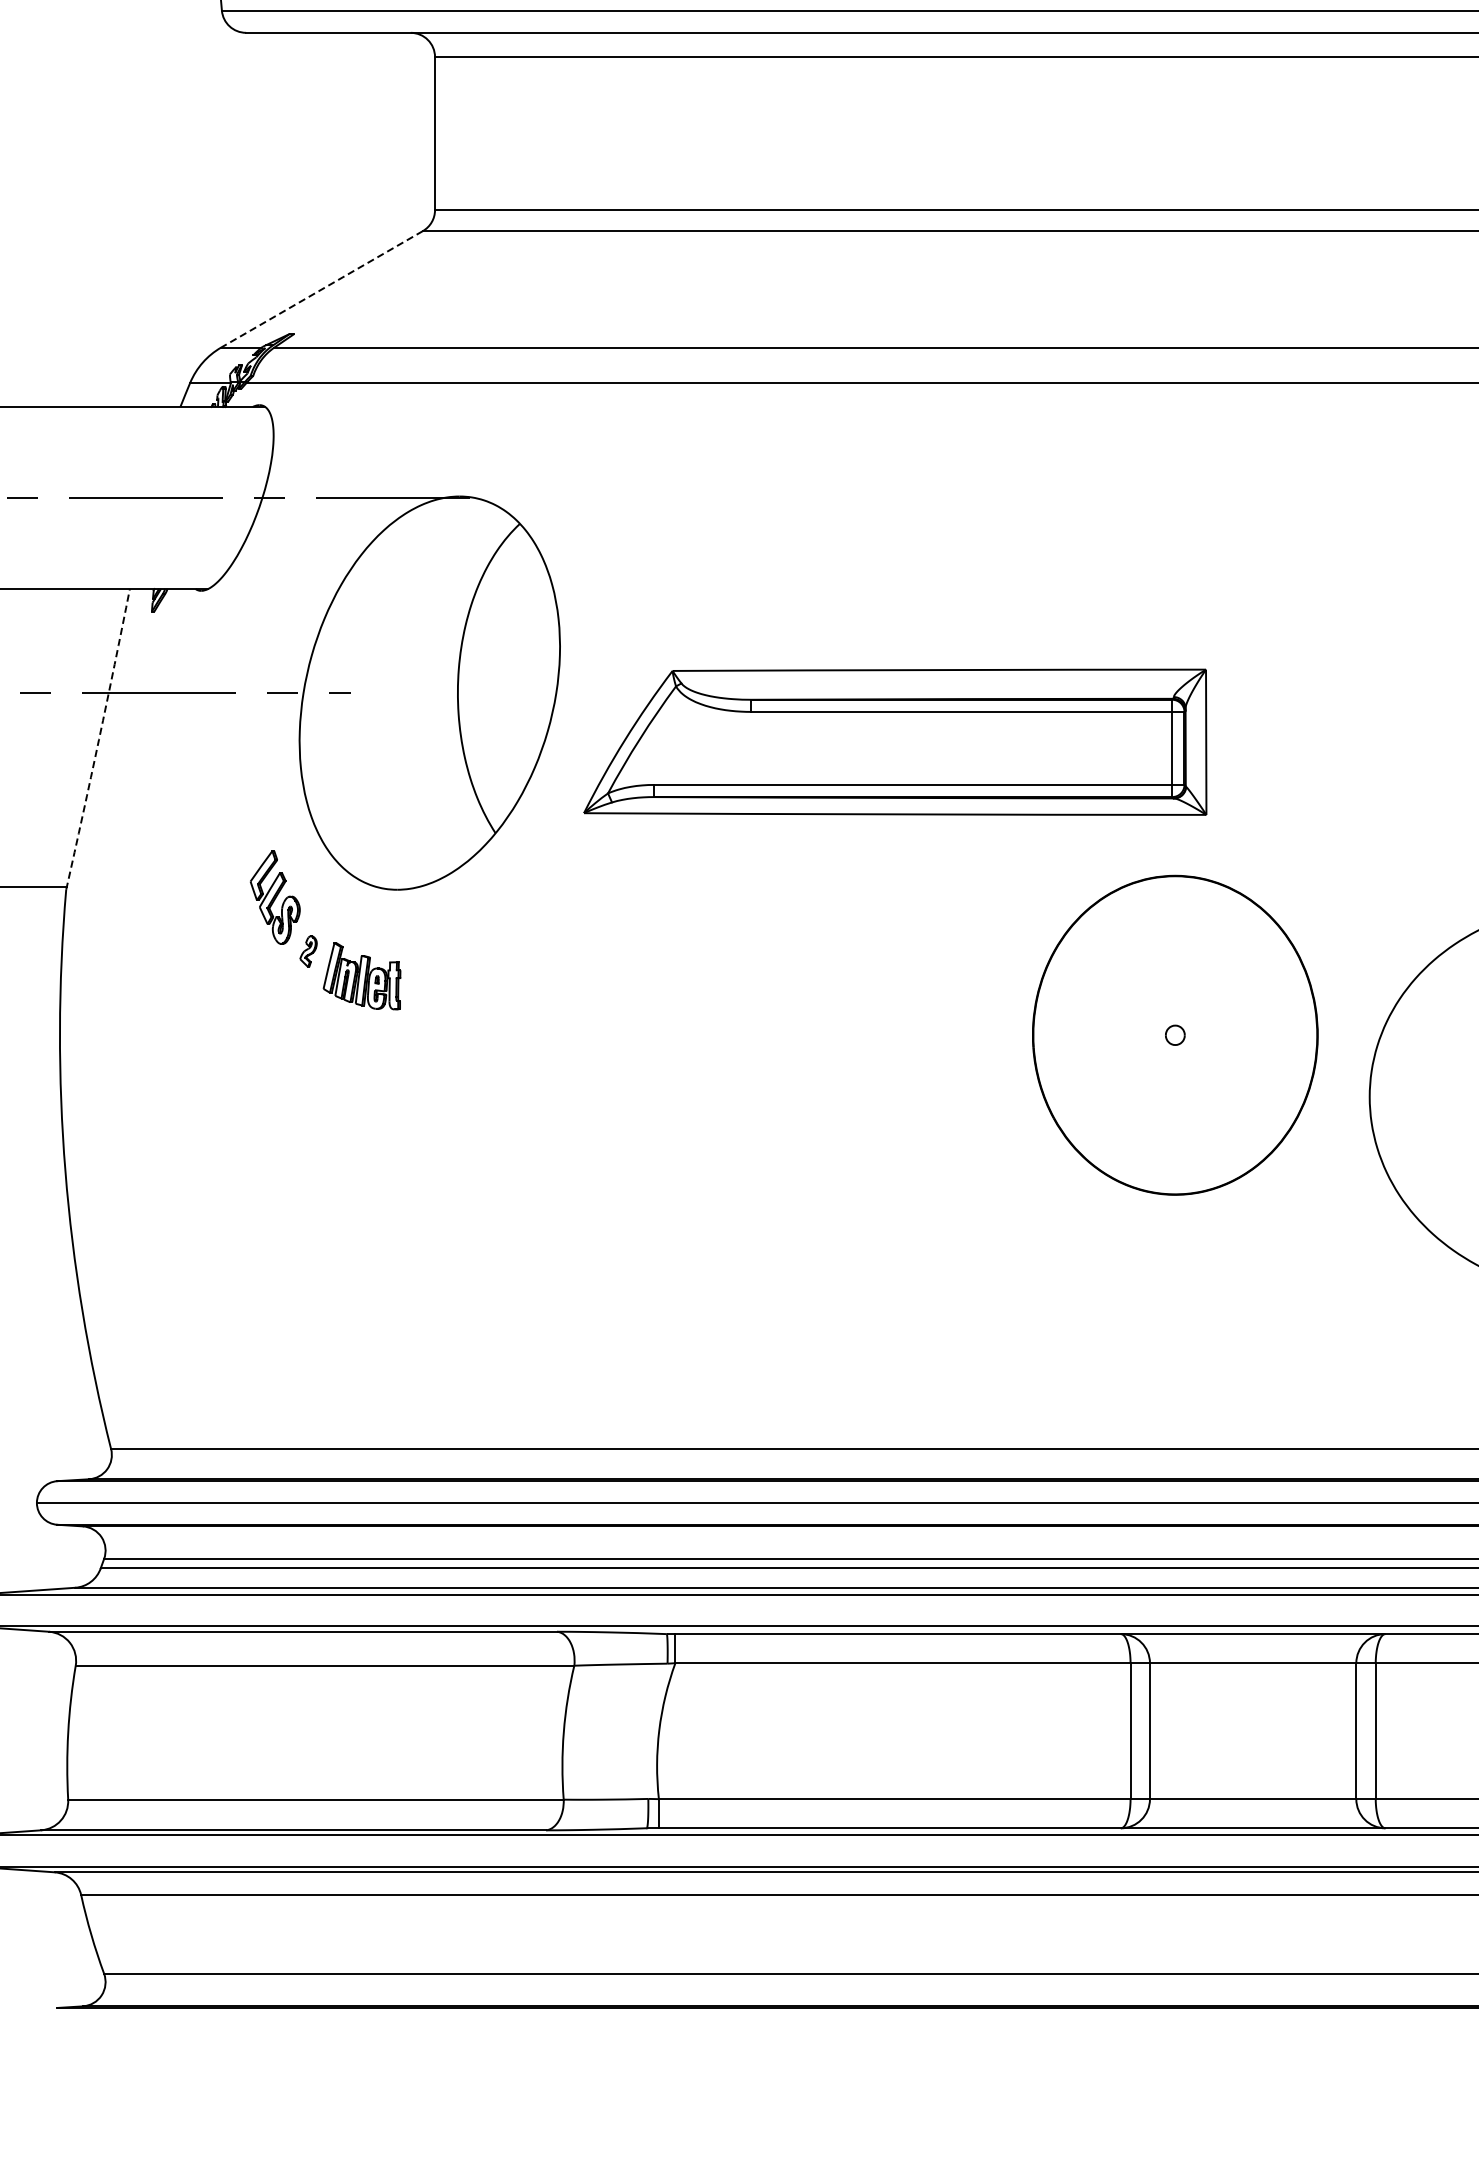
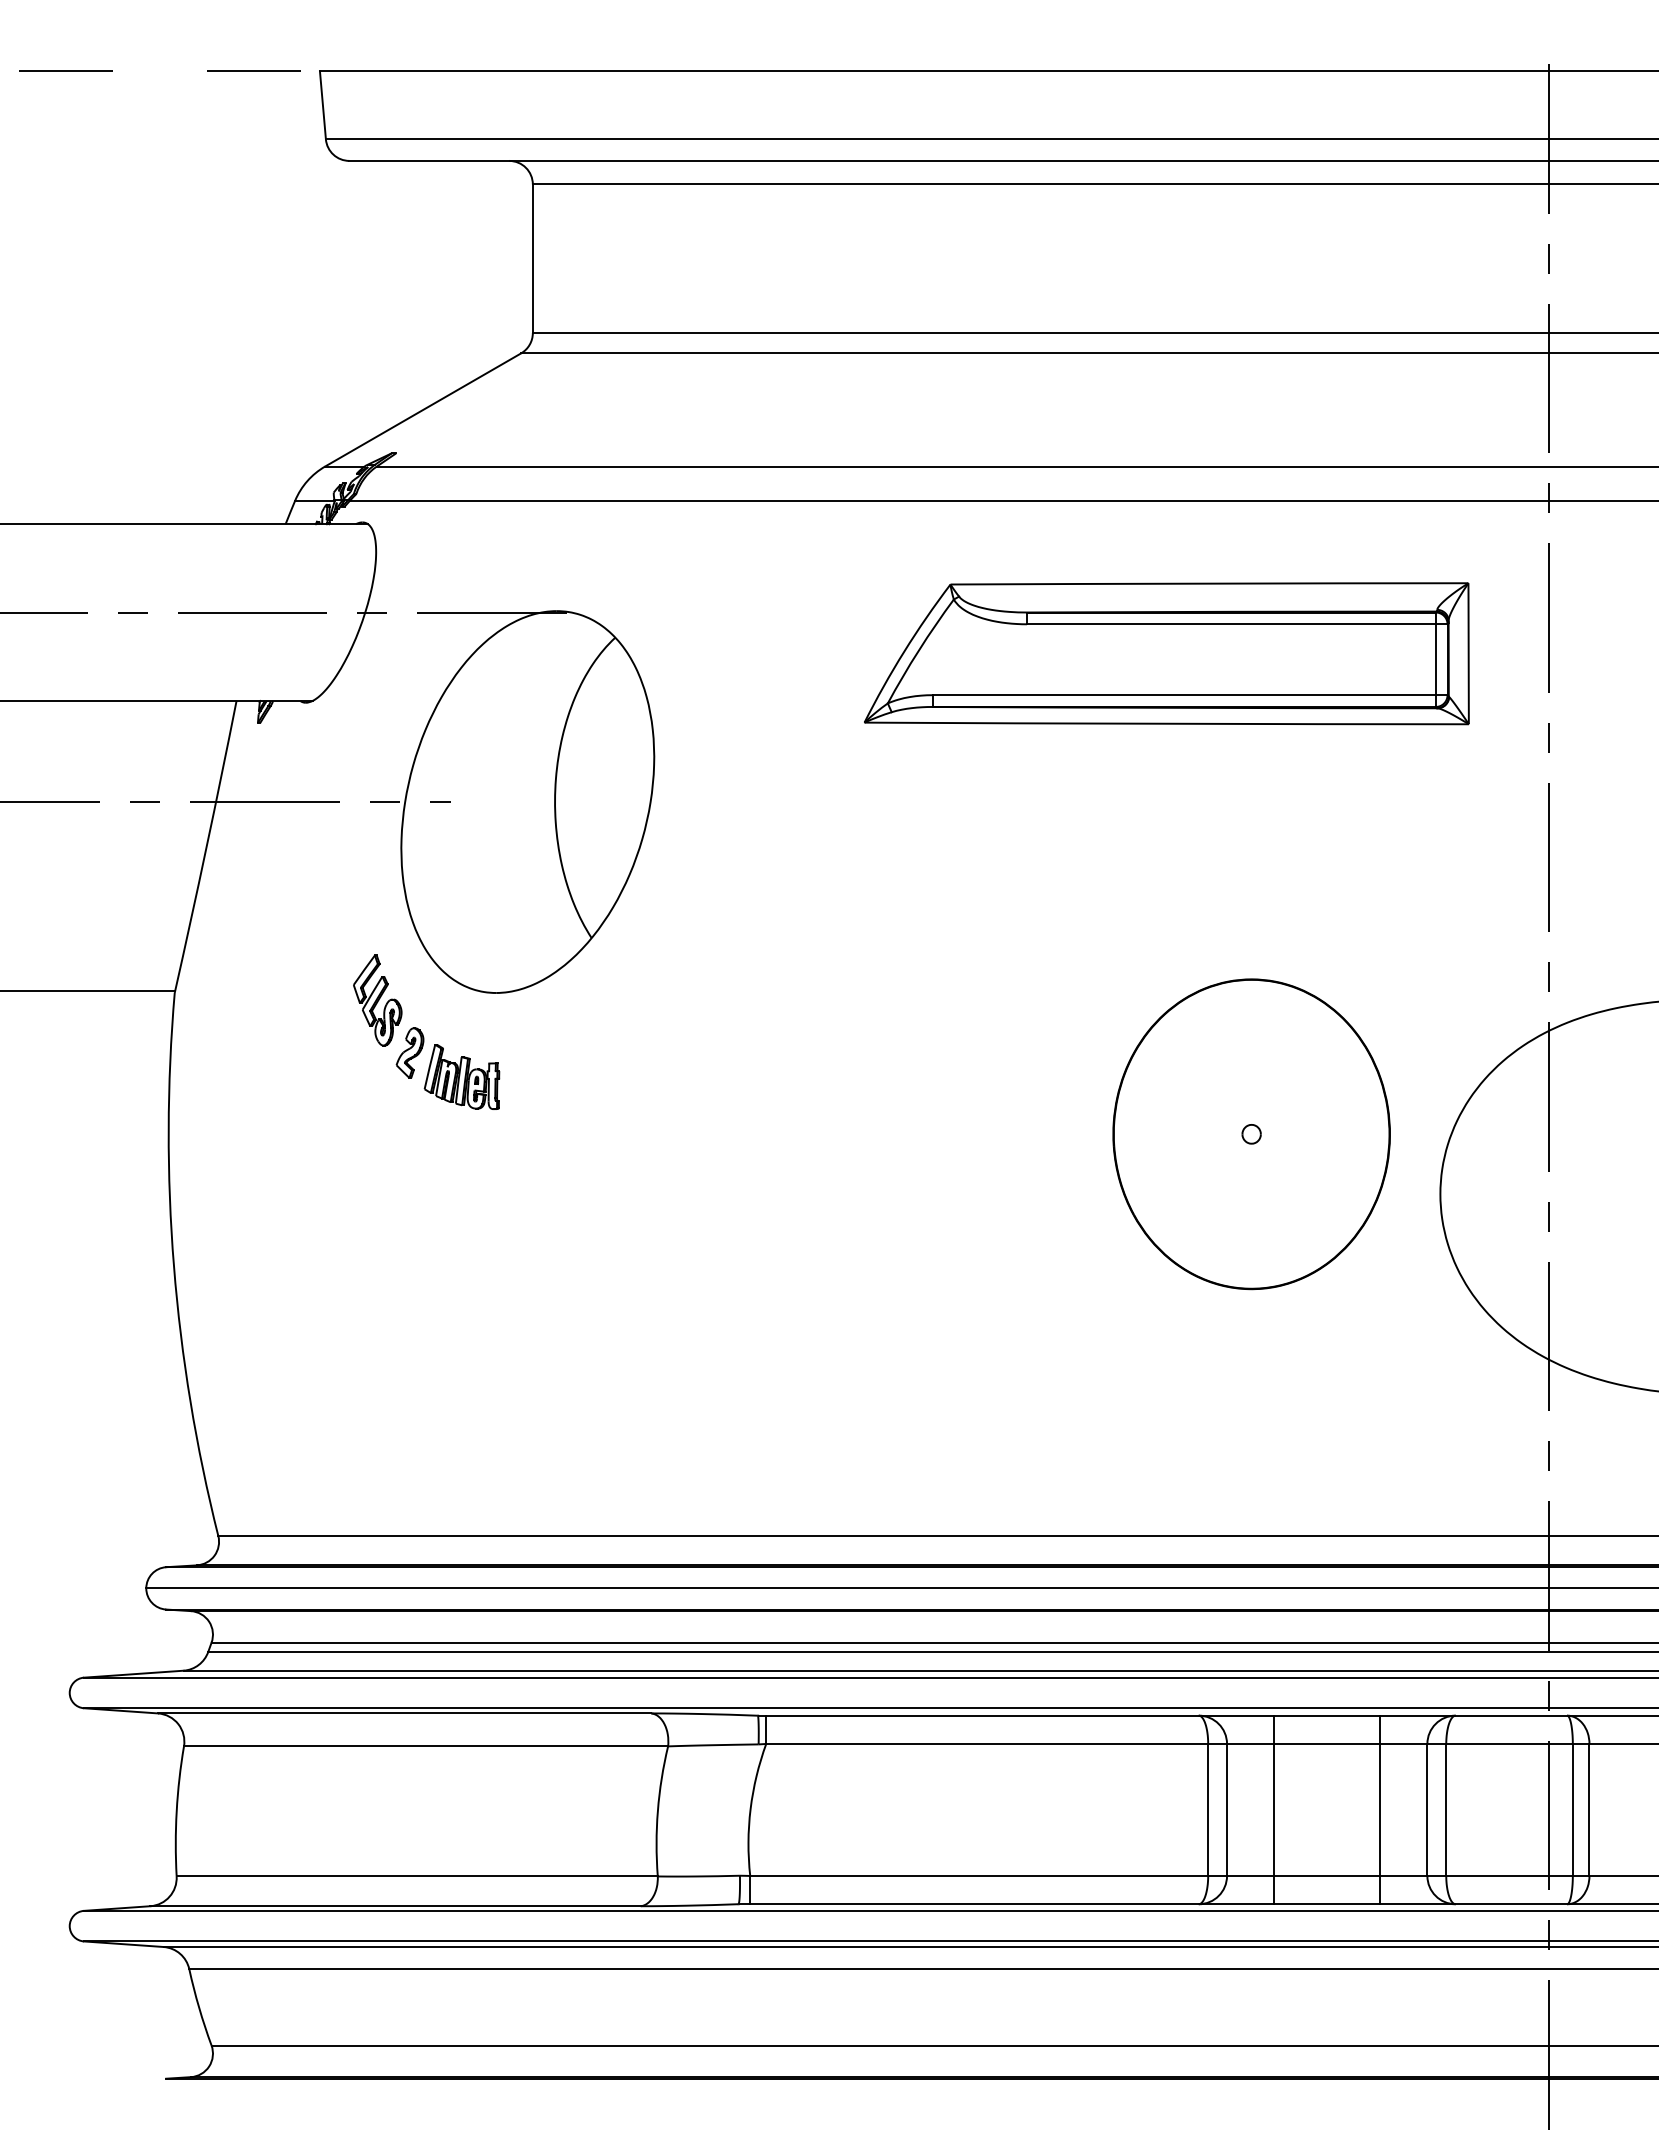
line: (321, 289) -> (422, 410), dashed -> solid
arc: (98, 739) -> (206, 847), dashed -> solid
part: (895, 742) -> (1166, 653), moved
part: (307, 951) -> (409, 1052), size x1.67
line: (1198, 1730) -> (1274, 1809), added
line: (1308, 1730) -> (1380, 1809), added

